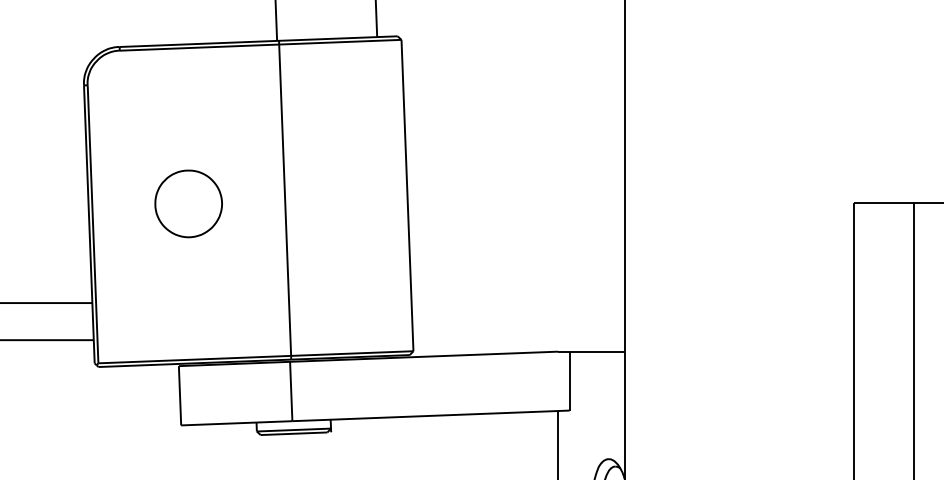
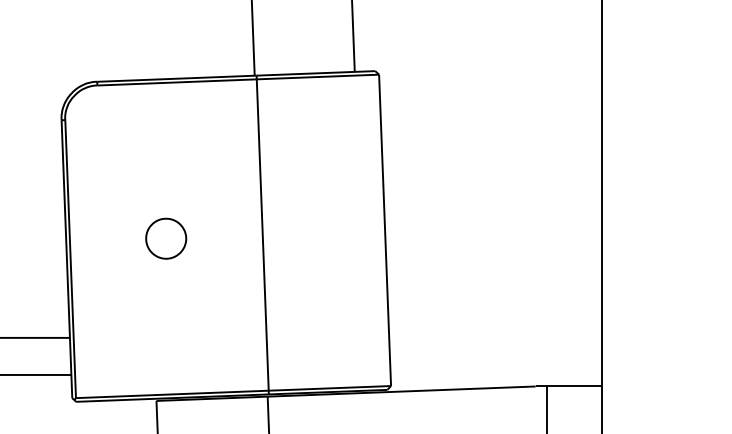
part: (188, 203) -> (166, 238), size x0.6

